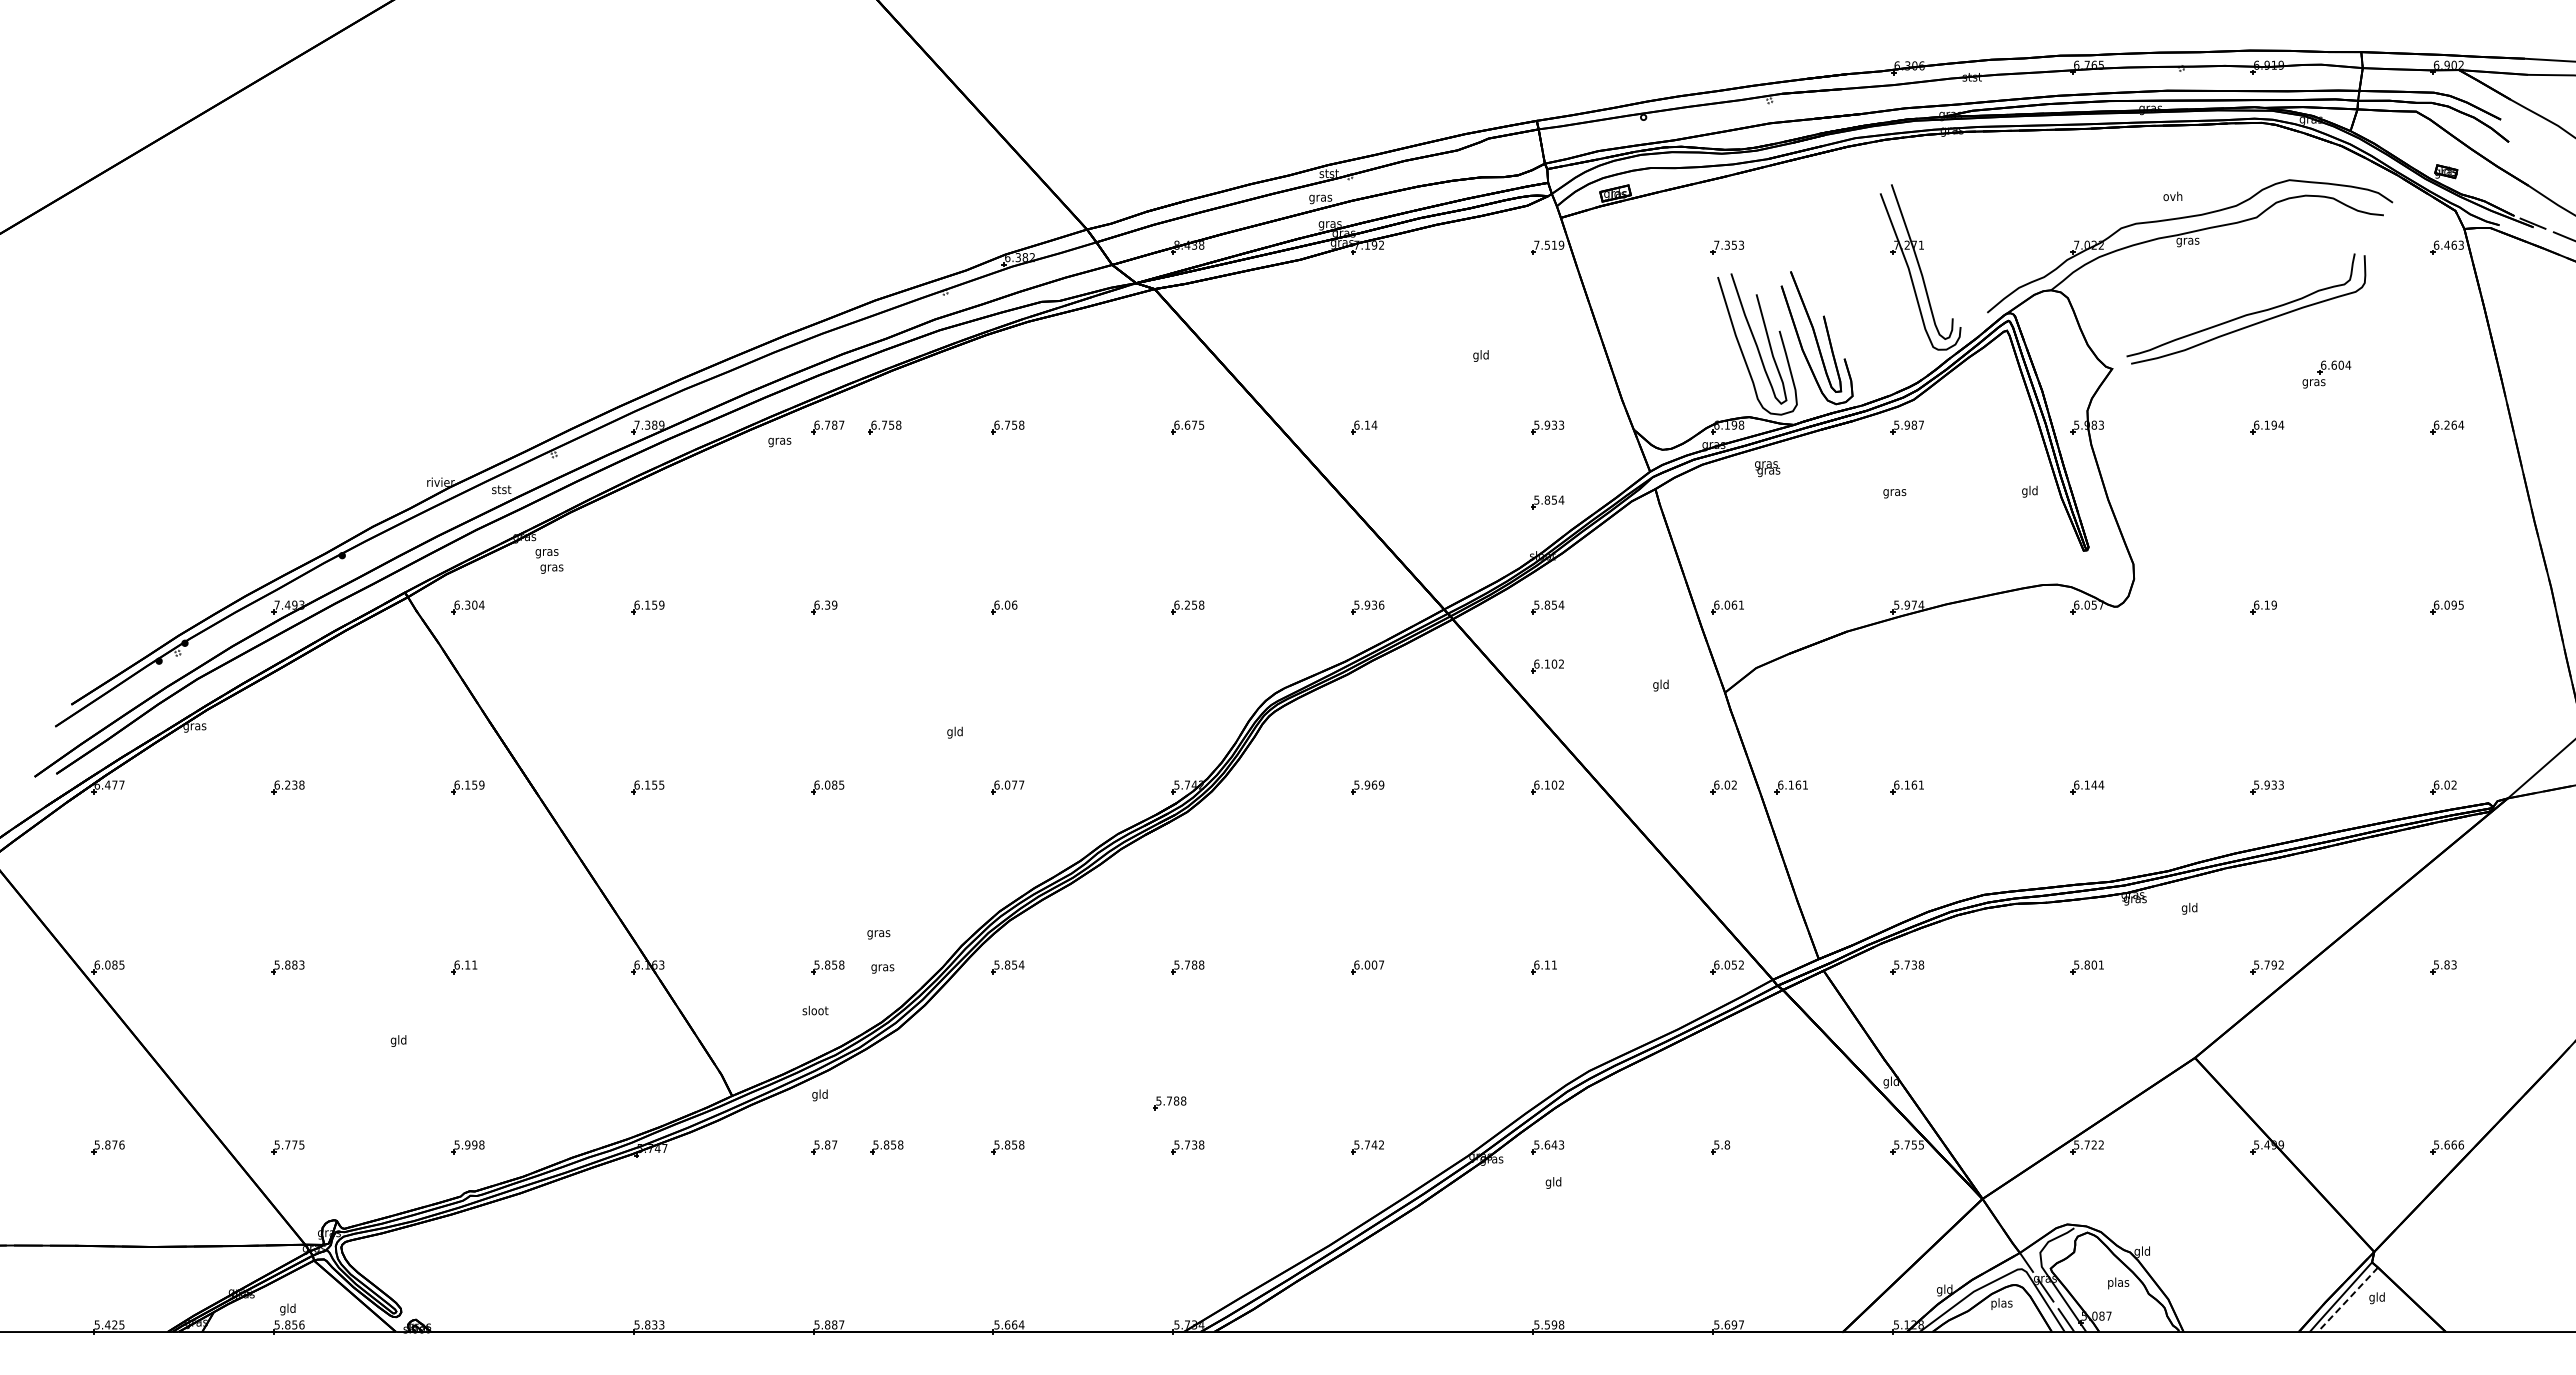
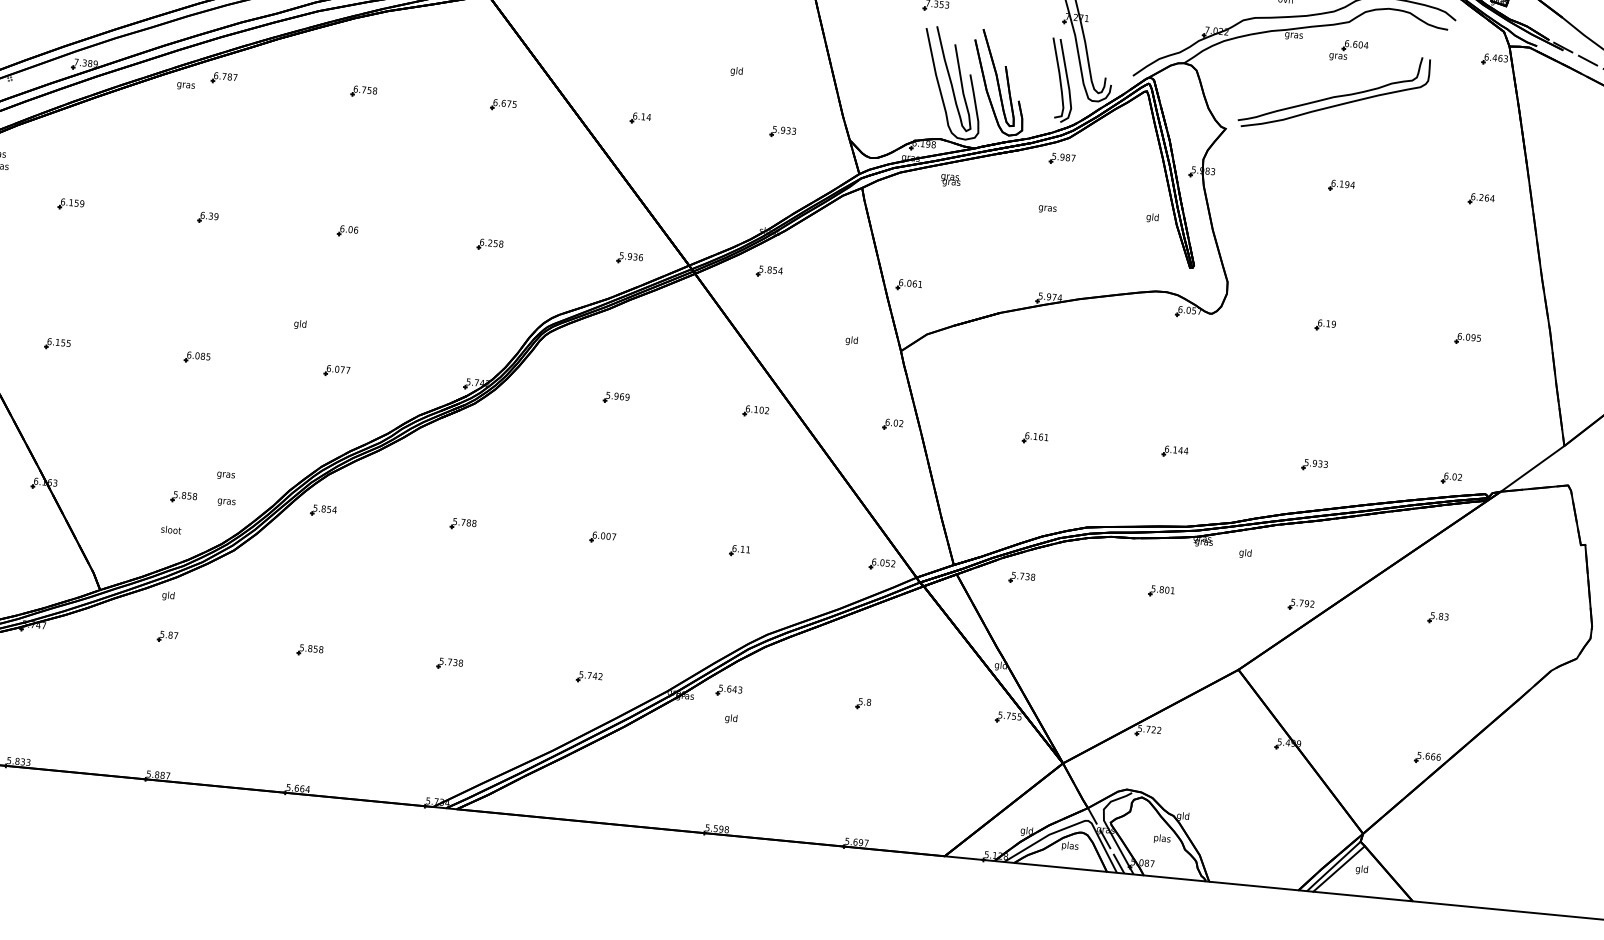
part: (1896, 327) -> (1061, 80), added
part: (2326, 374) -> (1348, 51), moved
part: (884, 427) -> (268, 82), removed
part: (1547, 502) -> (777, 190), removed
part: (1547, 666) -> (765, 317), removed
part: (1790, 787) -> (944, 429), removed
part: (1169, 1103) -> (439, 628), removed
part: (886, 1147) -> (216, 641), removed
line: (2347, 1300) -> (1338, 869), dashed -> solid

